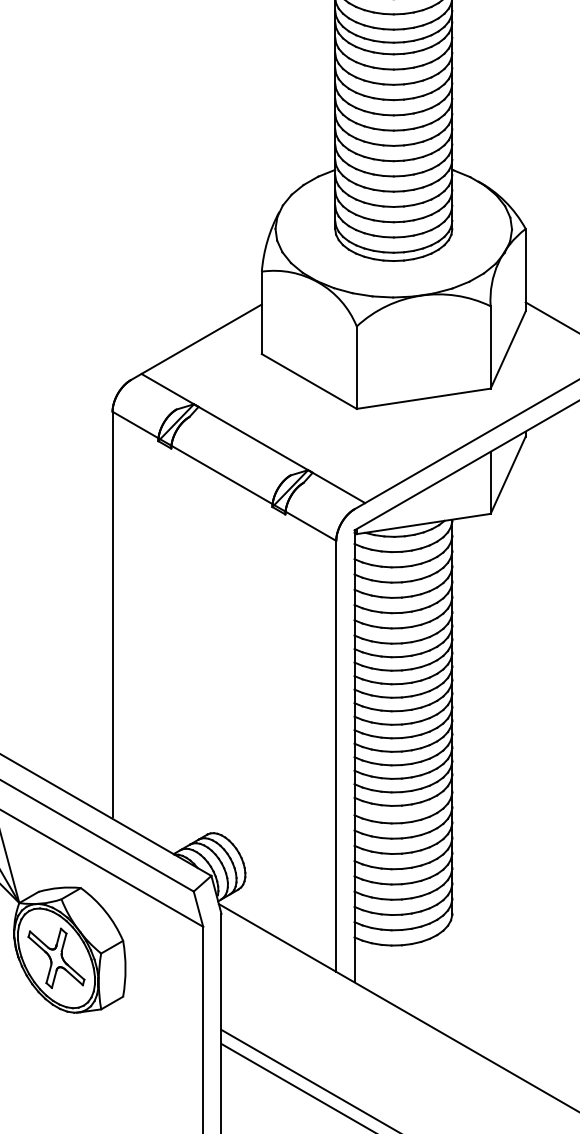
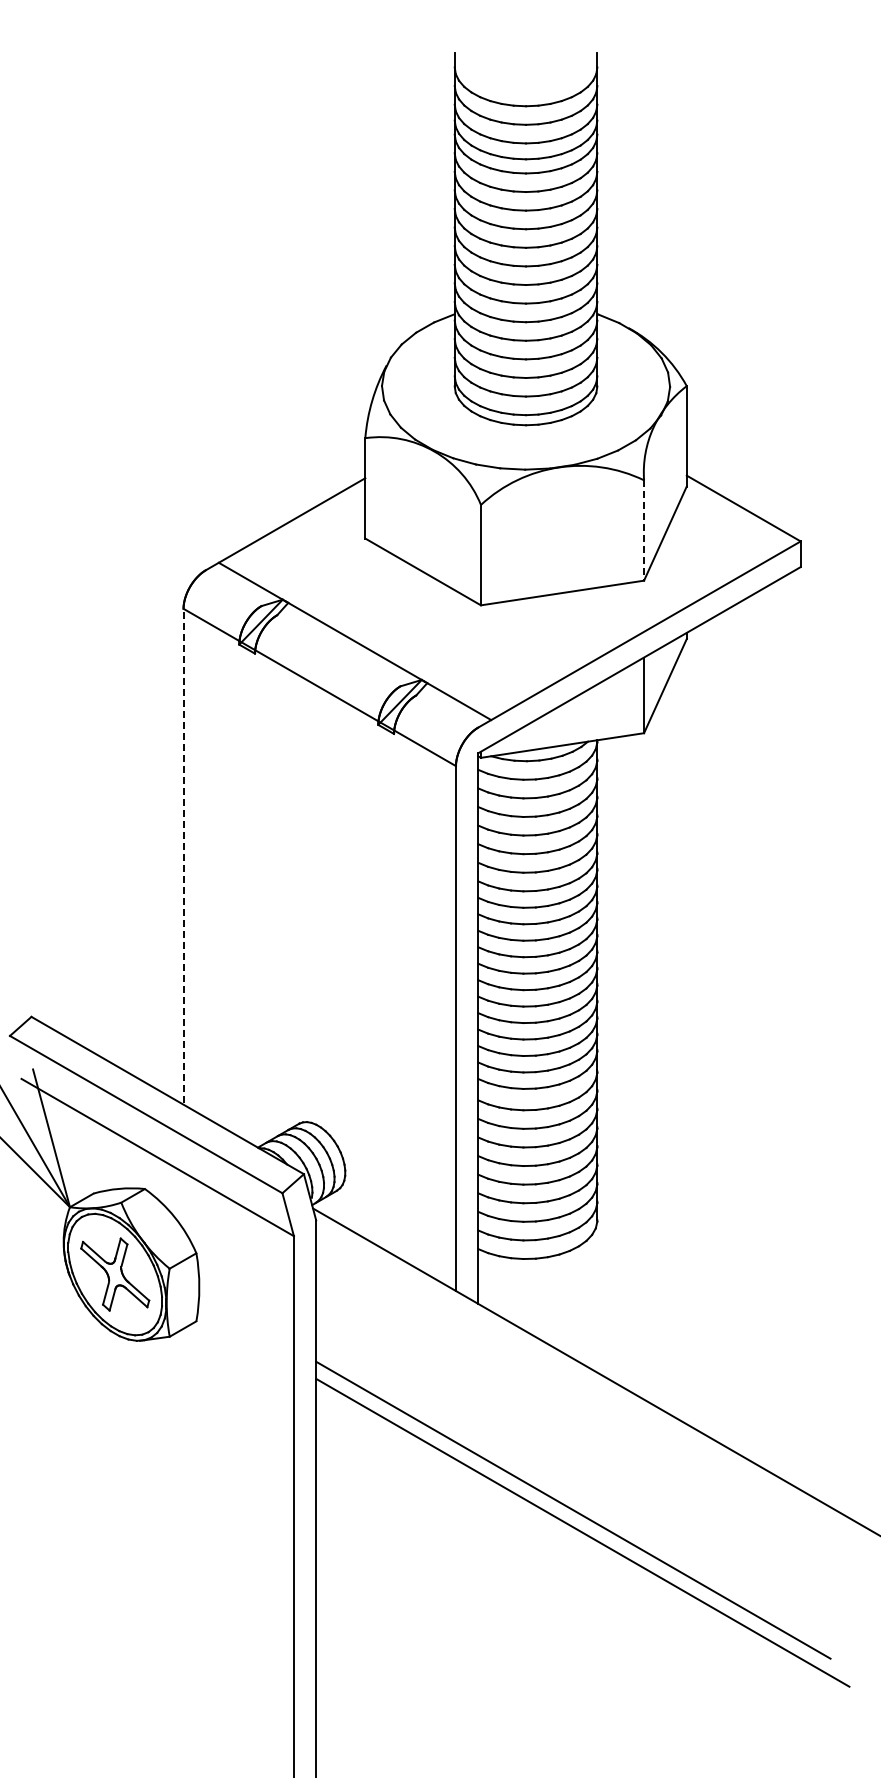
line: (491, 348) -> (644, 531), solid -> dashed
line: (112, 614) -> (183, 855), solid -> dashed

